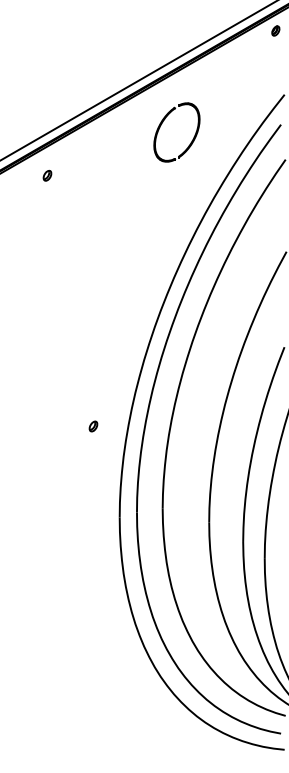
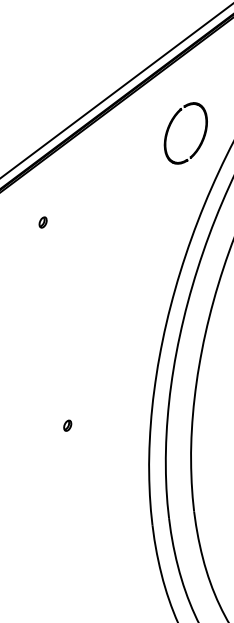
part: (163, 122) -> (171, 125), moved
part: (47, 175) -> (43, 222), moved
part: (93, 426) -> (67, 425), moved

